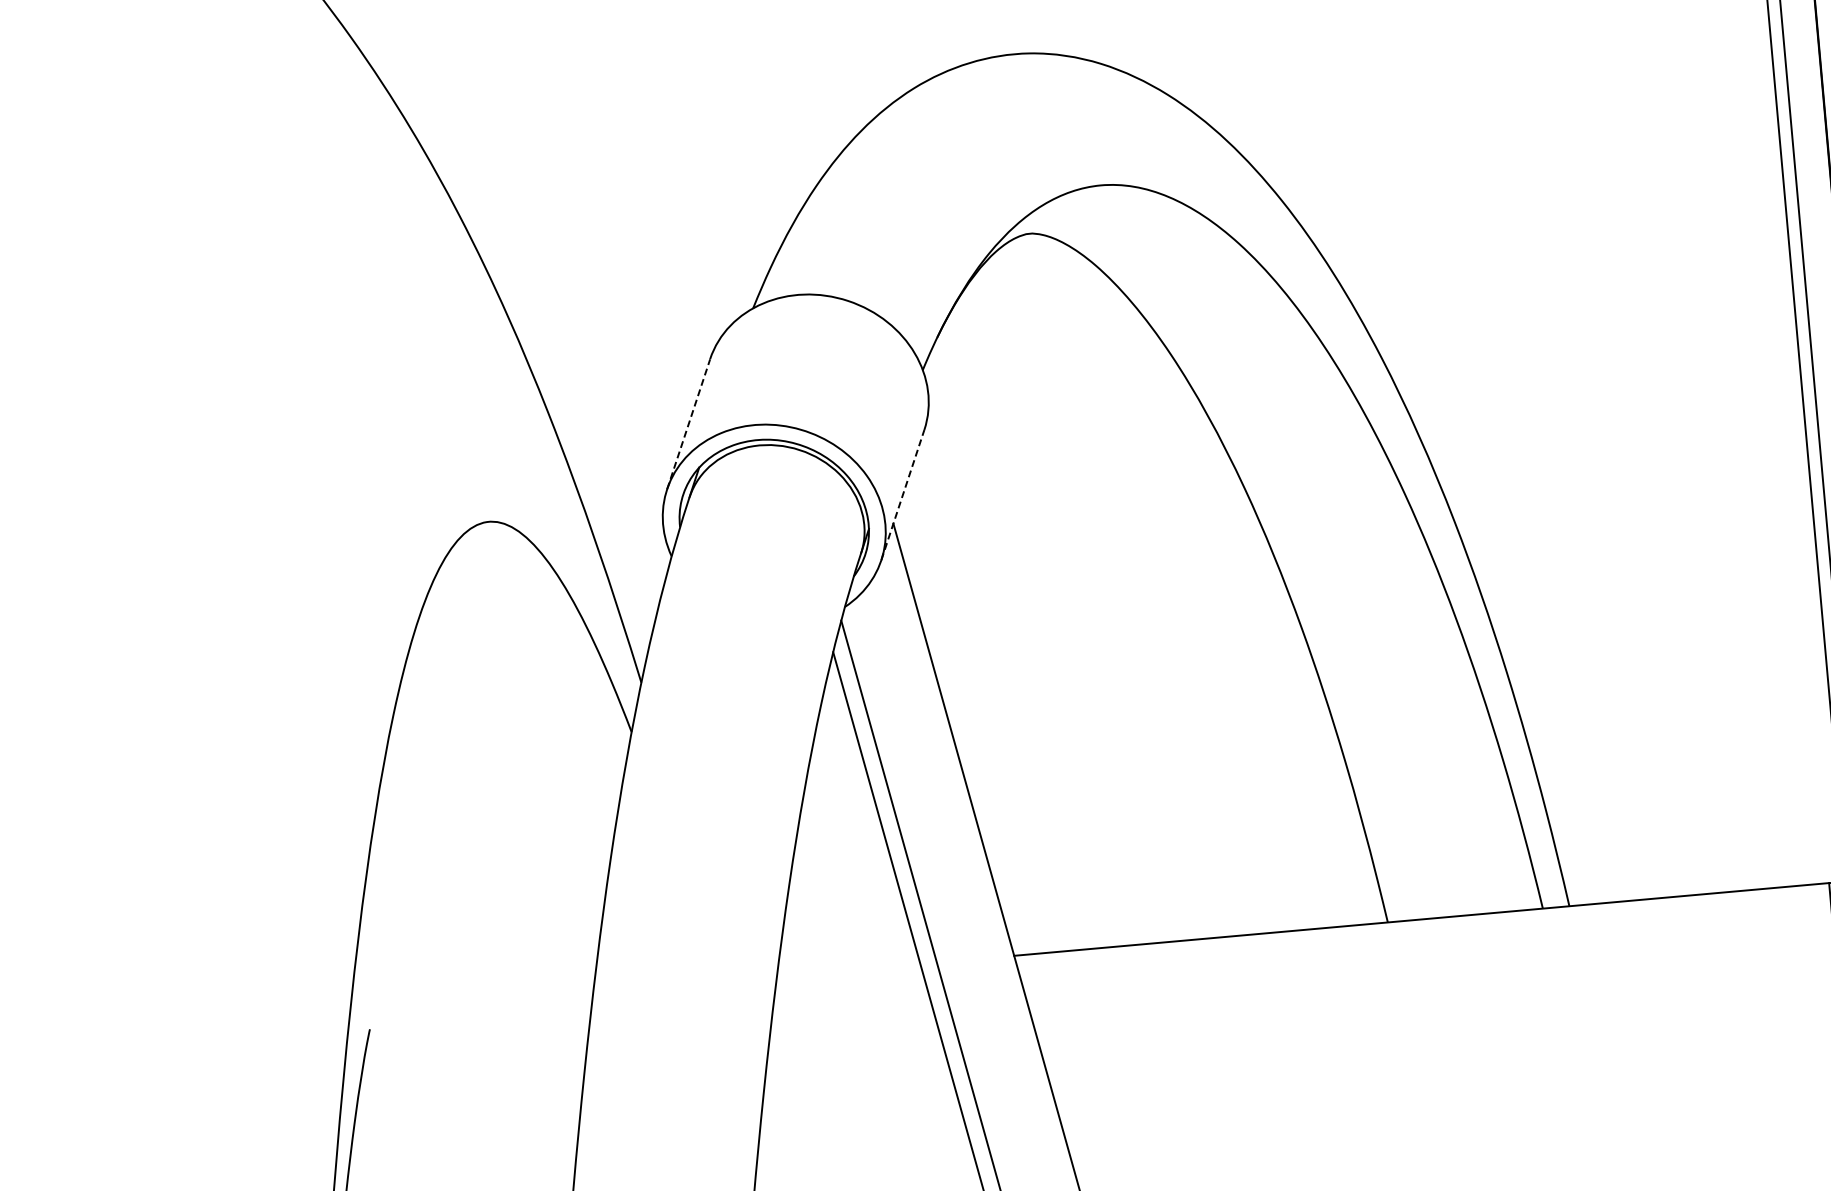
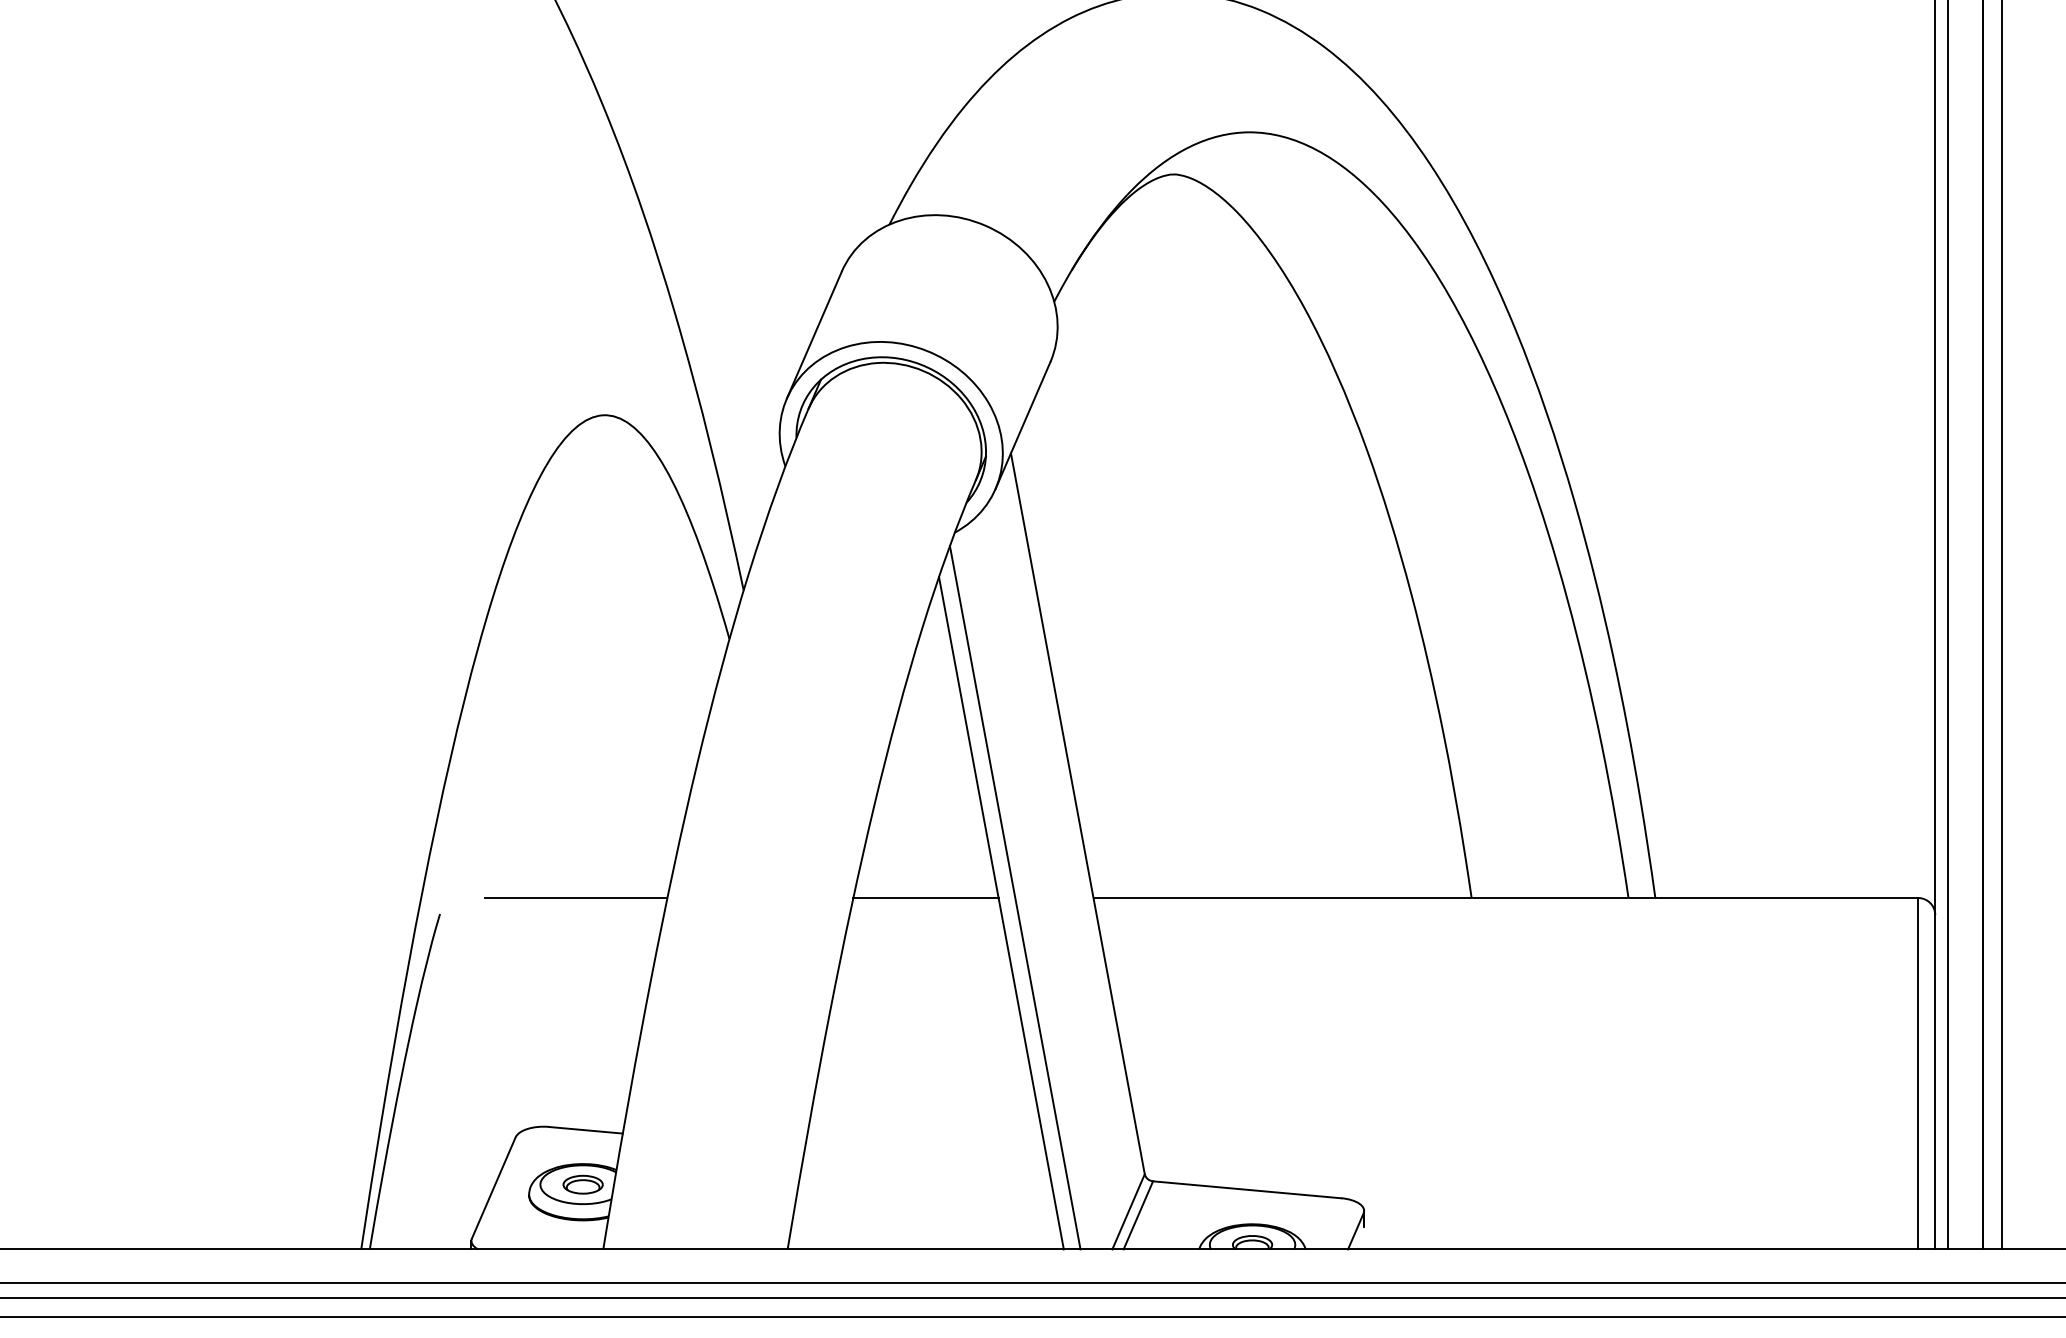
line: (688, 424) -> (814, 335), dashed -> solid
line: (903, 495) -> (1023, 425), dashed -> solid
line: (848, 971) -> (925, 898), added
line: (502, 1001) -> (575, 898), added

